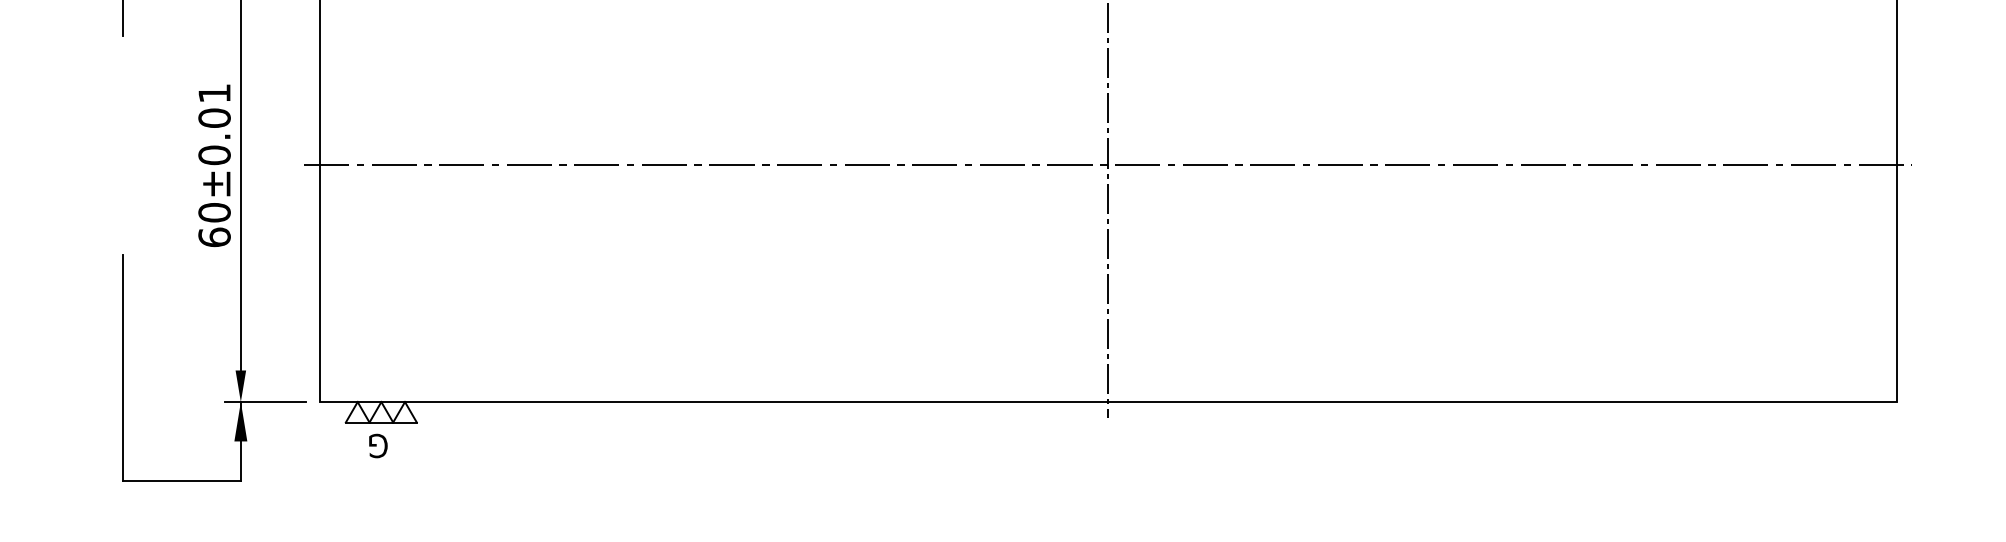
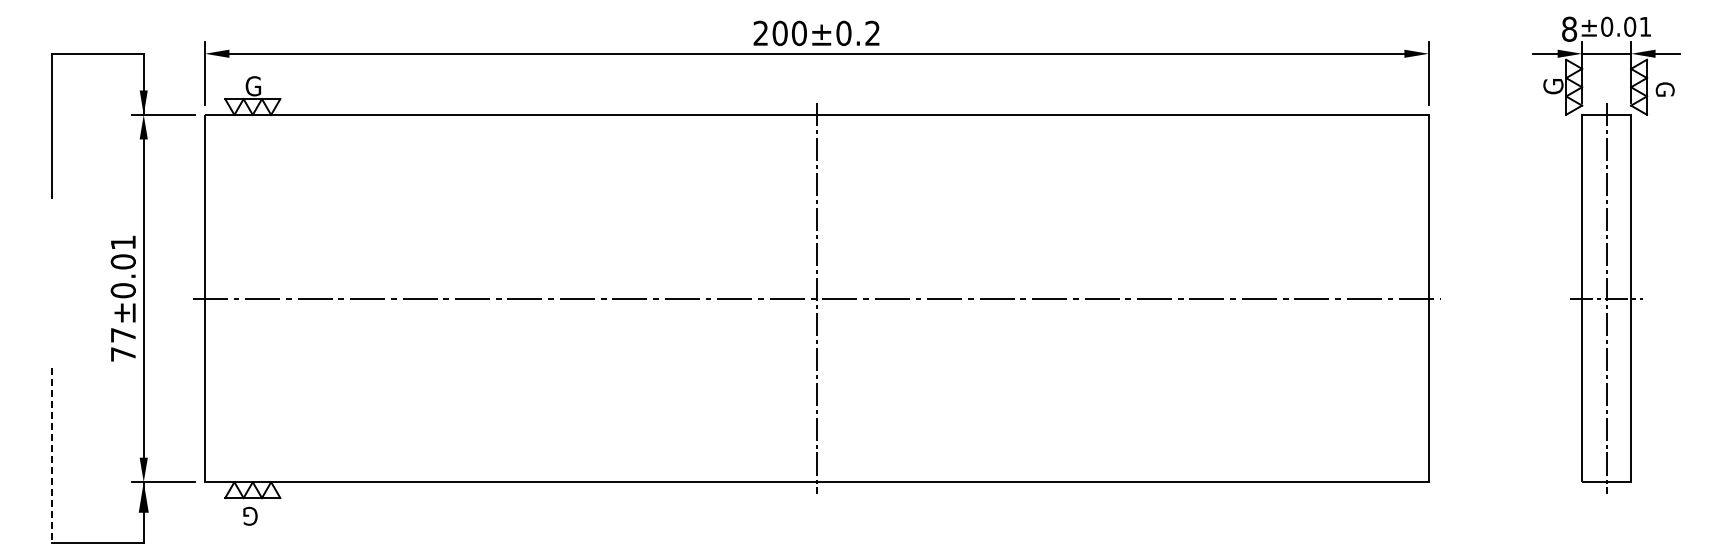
text: (213, 224) -> (122, 344), 60±0.01 -> 77±0.01
line: (122, 368) -> (51, 456), solid -> dashed

